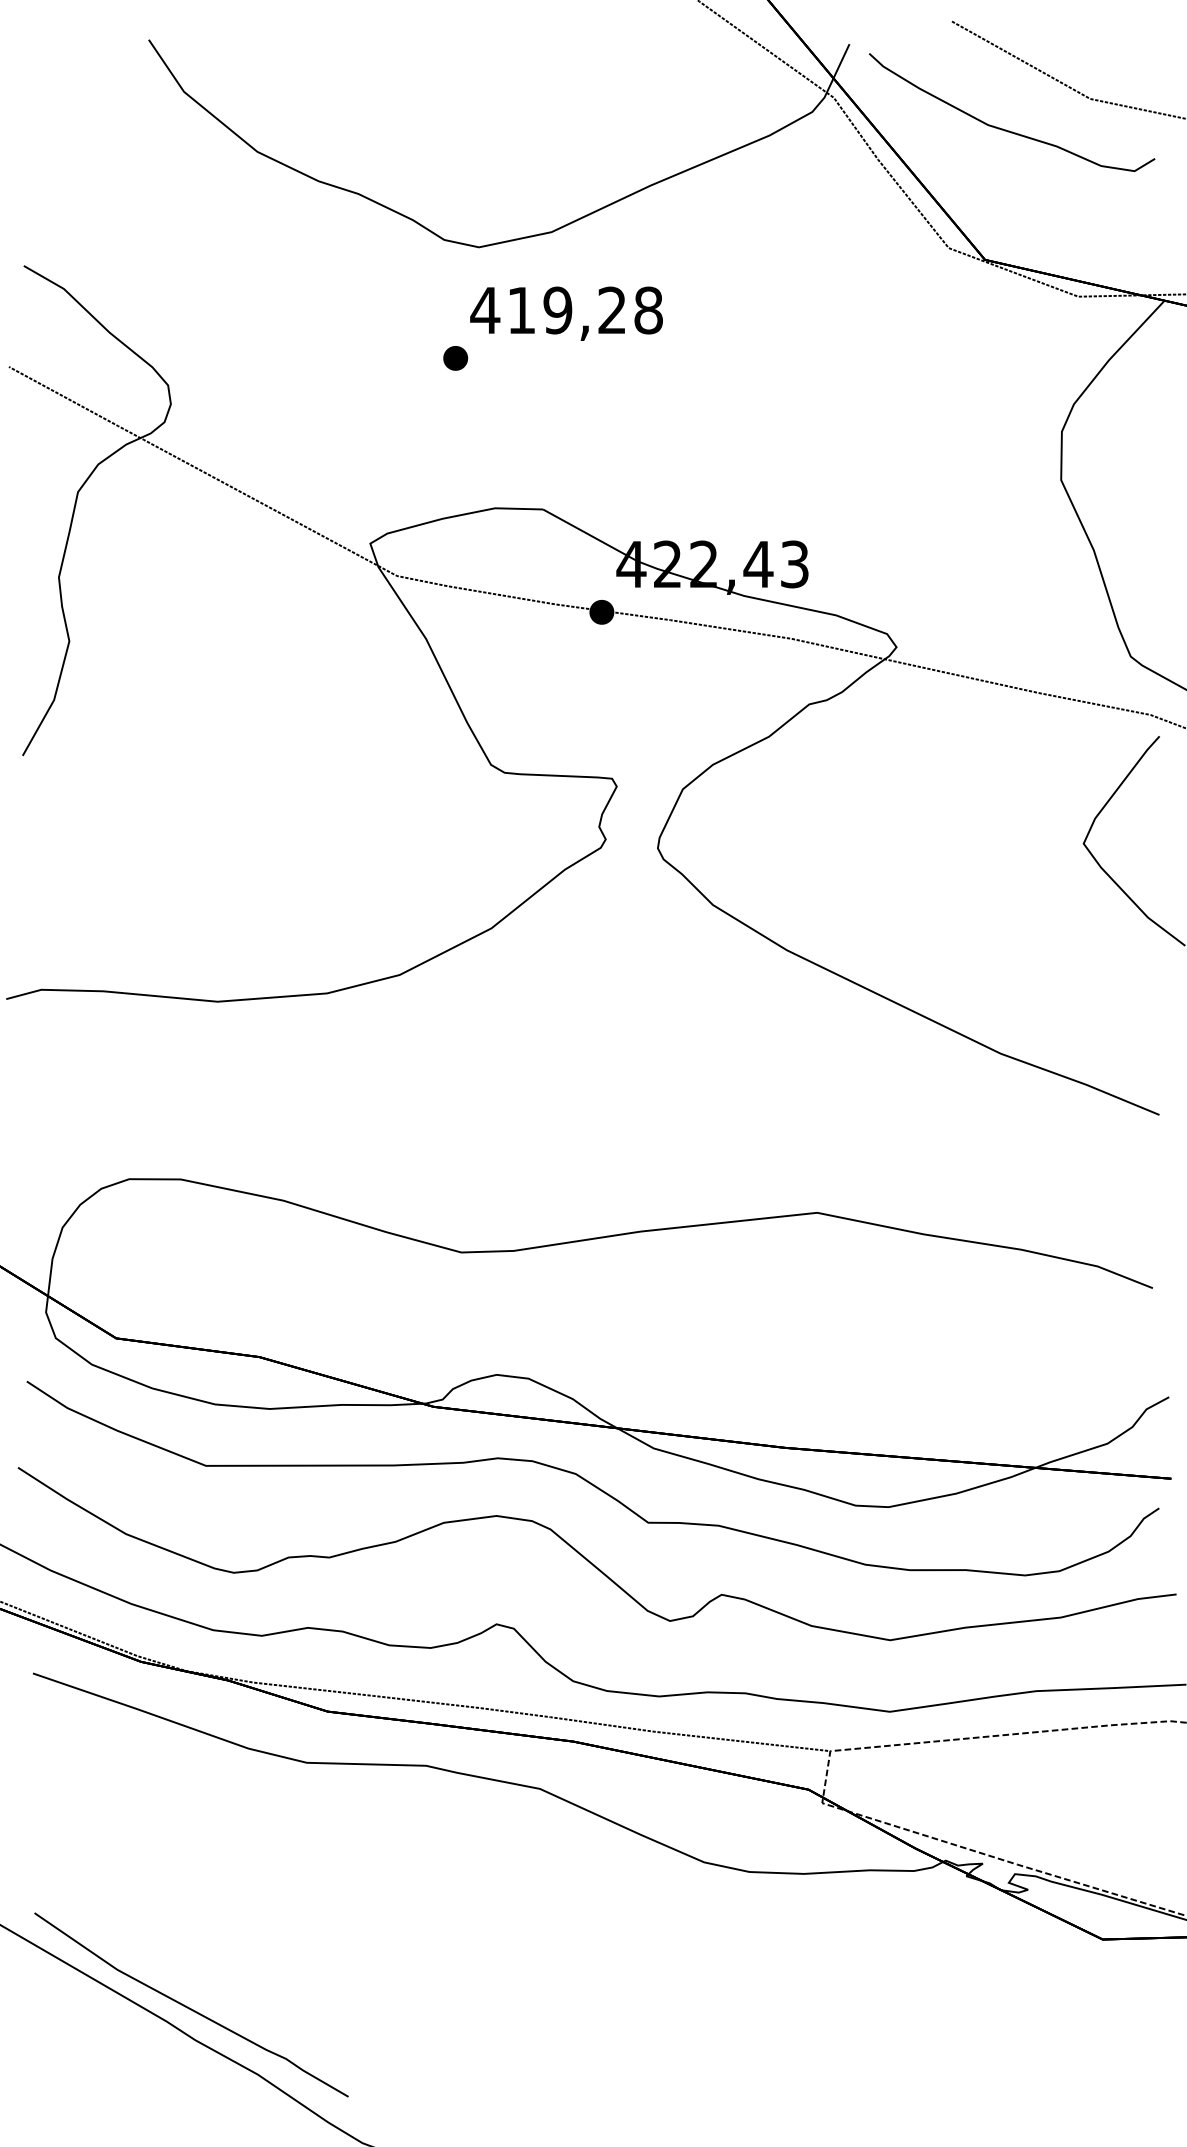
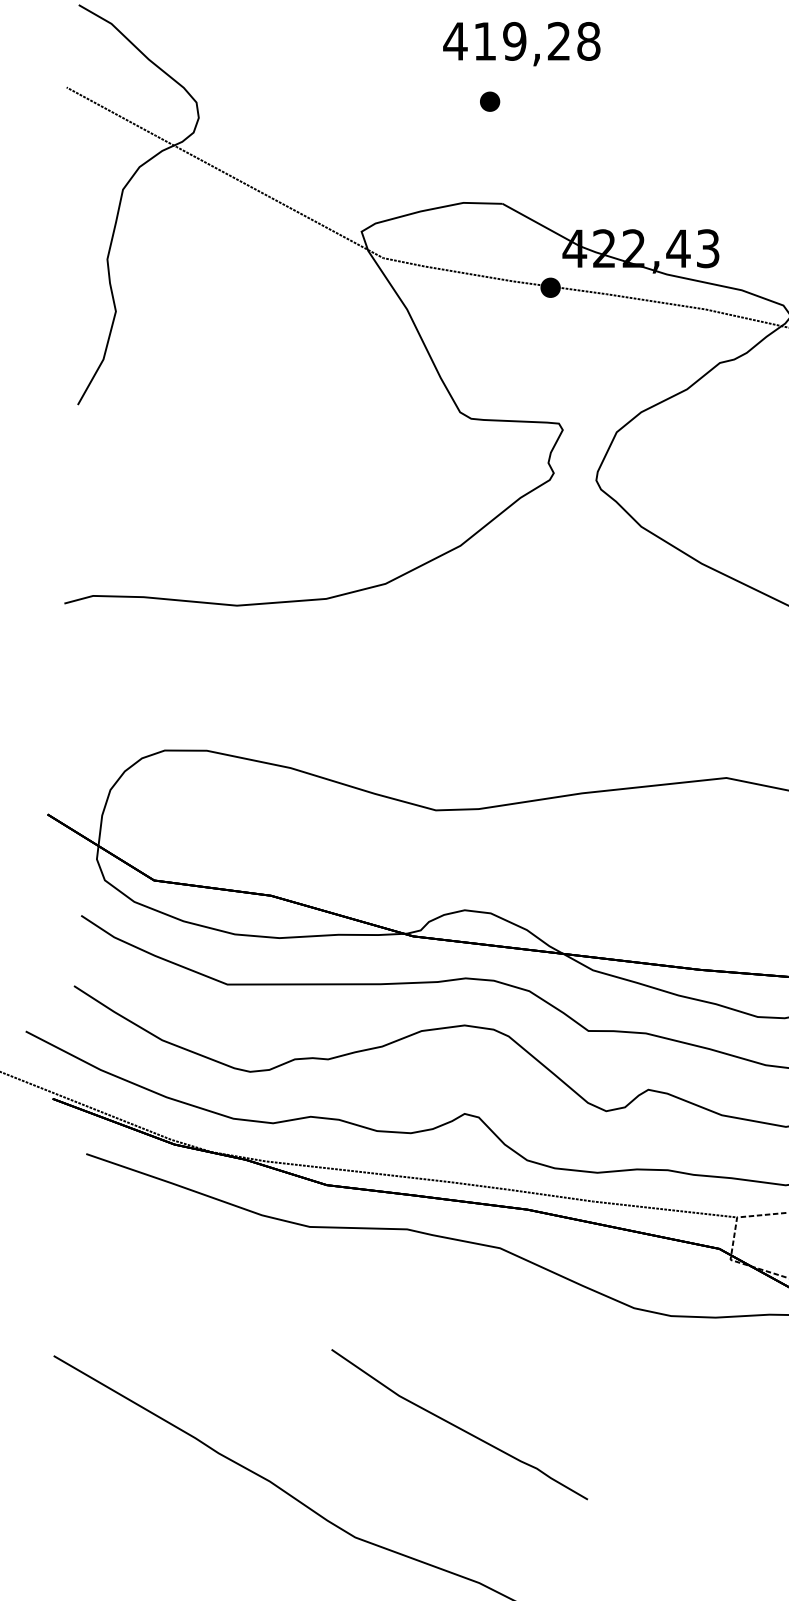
part: (455, 358) -> (489, 101), moved
curve: (189, 2007) -> (458, 1426), moved

